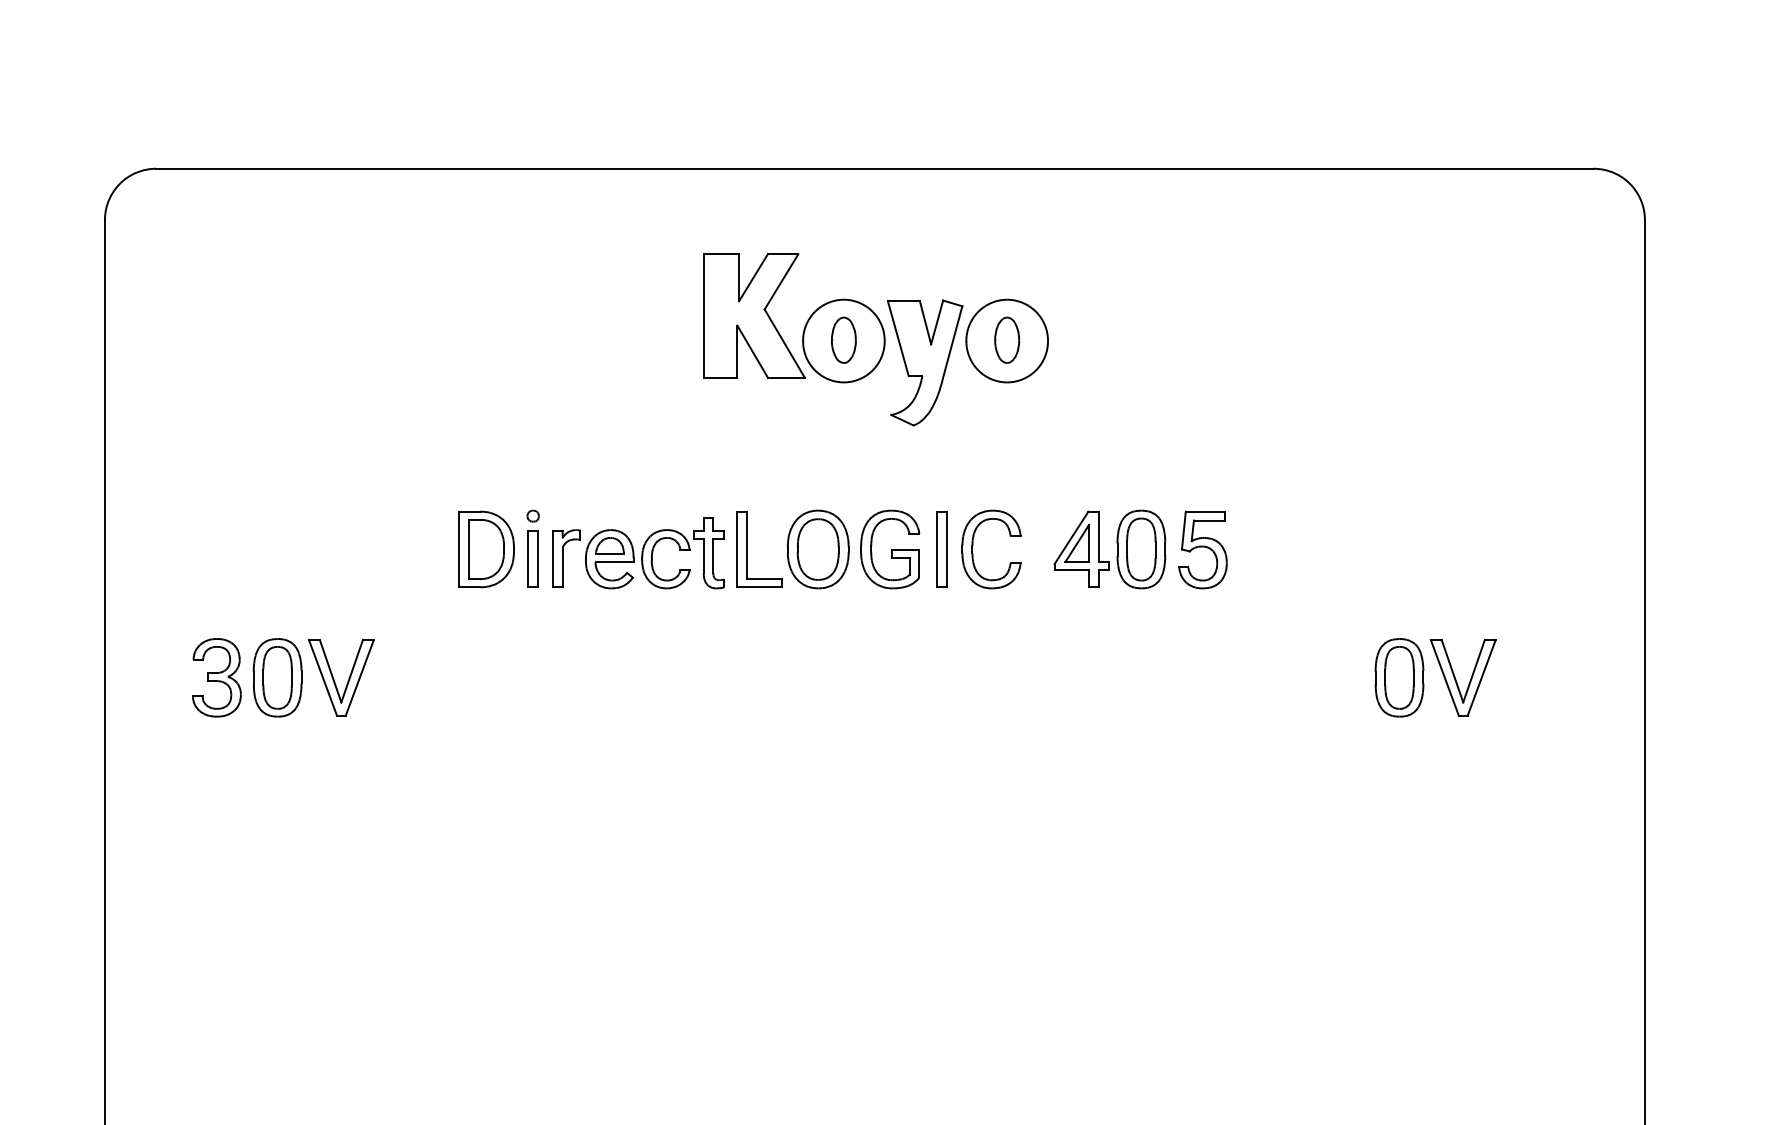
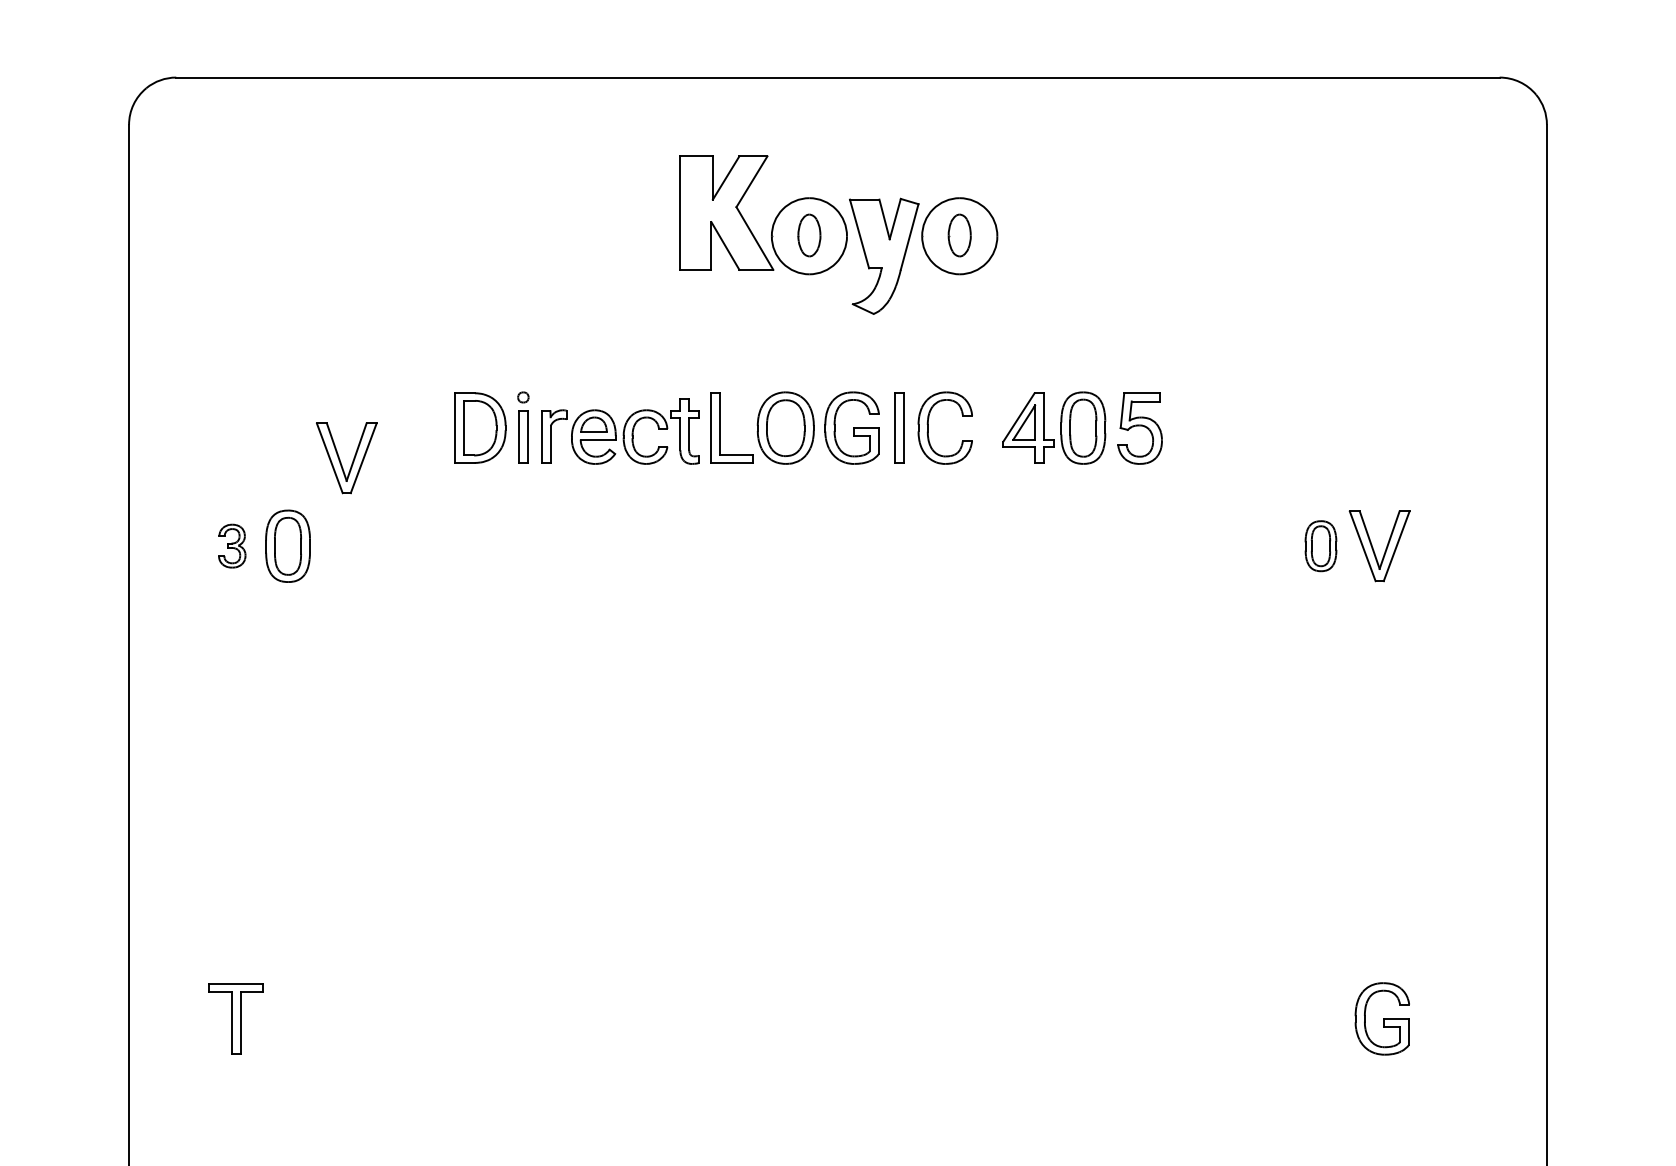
part: (217, 676) -> (232, 545), size x0.6
part: (1398, 676) -> (1320, 545), size x0.7
part: (334, 679) -> (340, 459), moved

